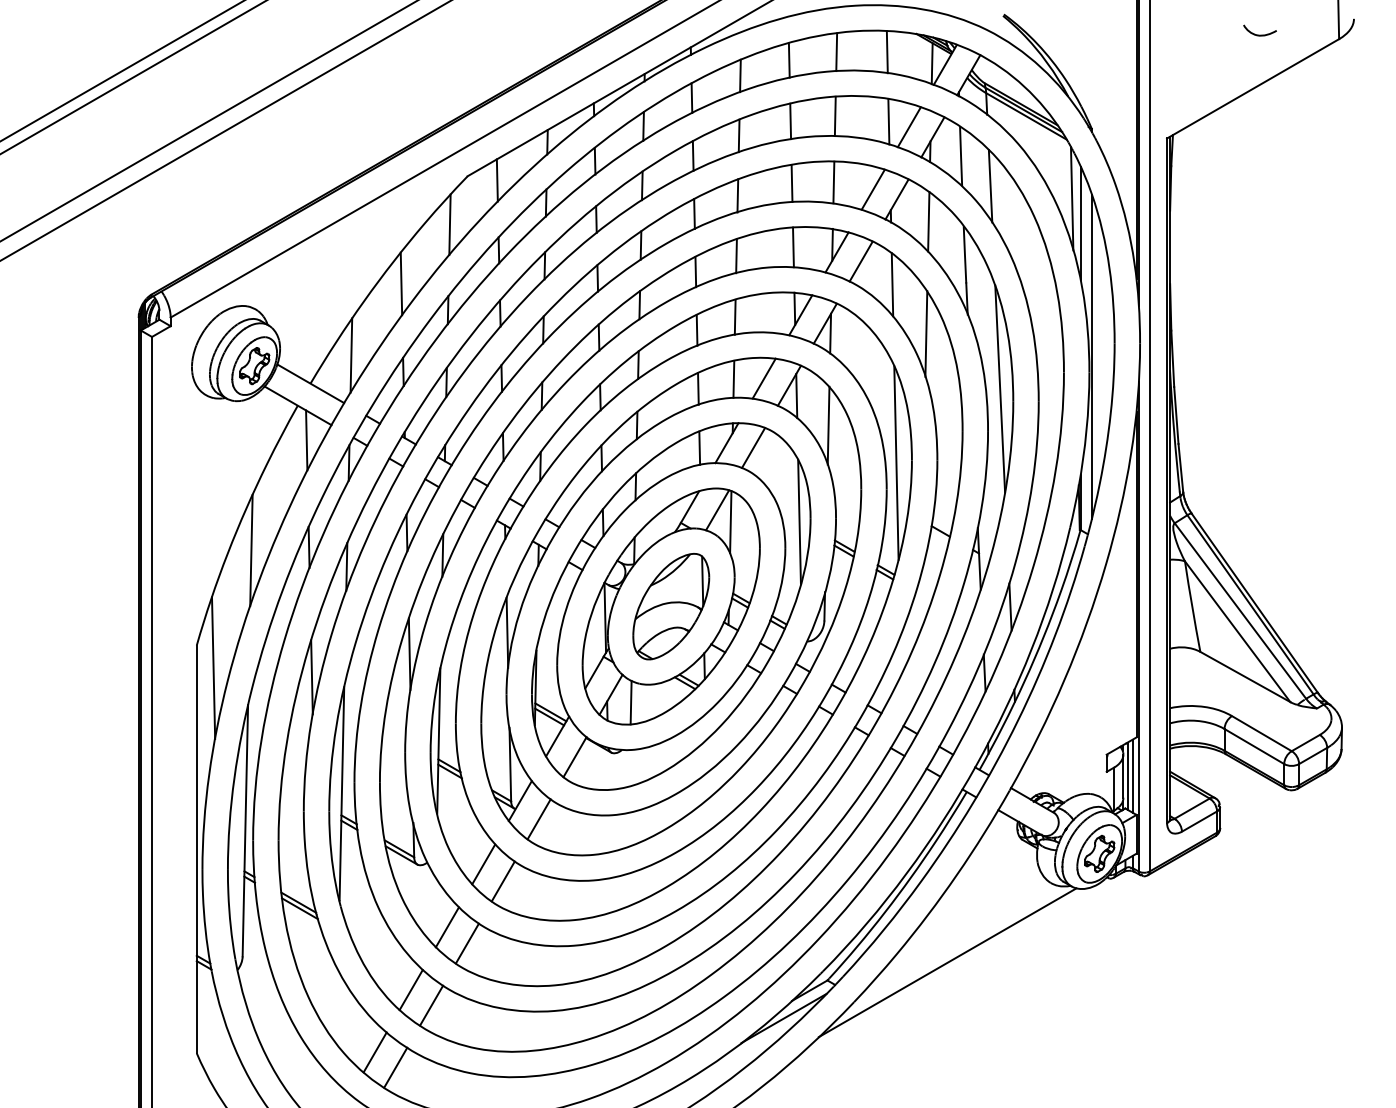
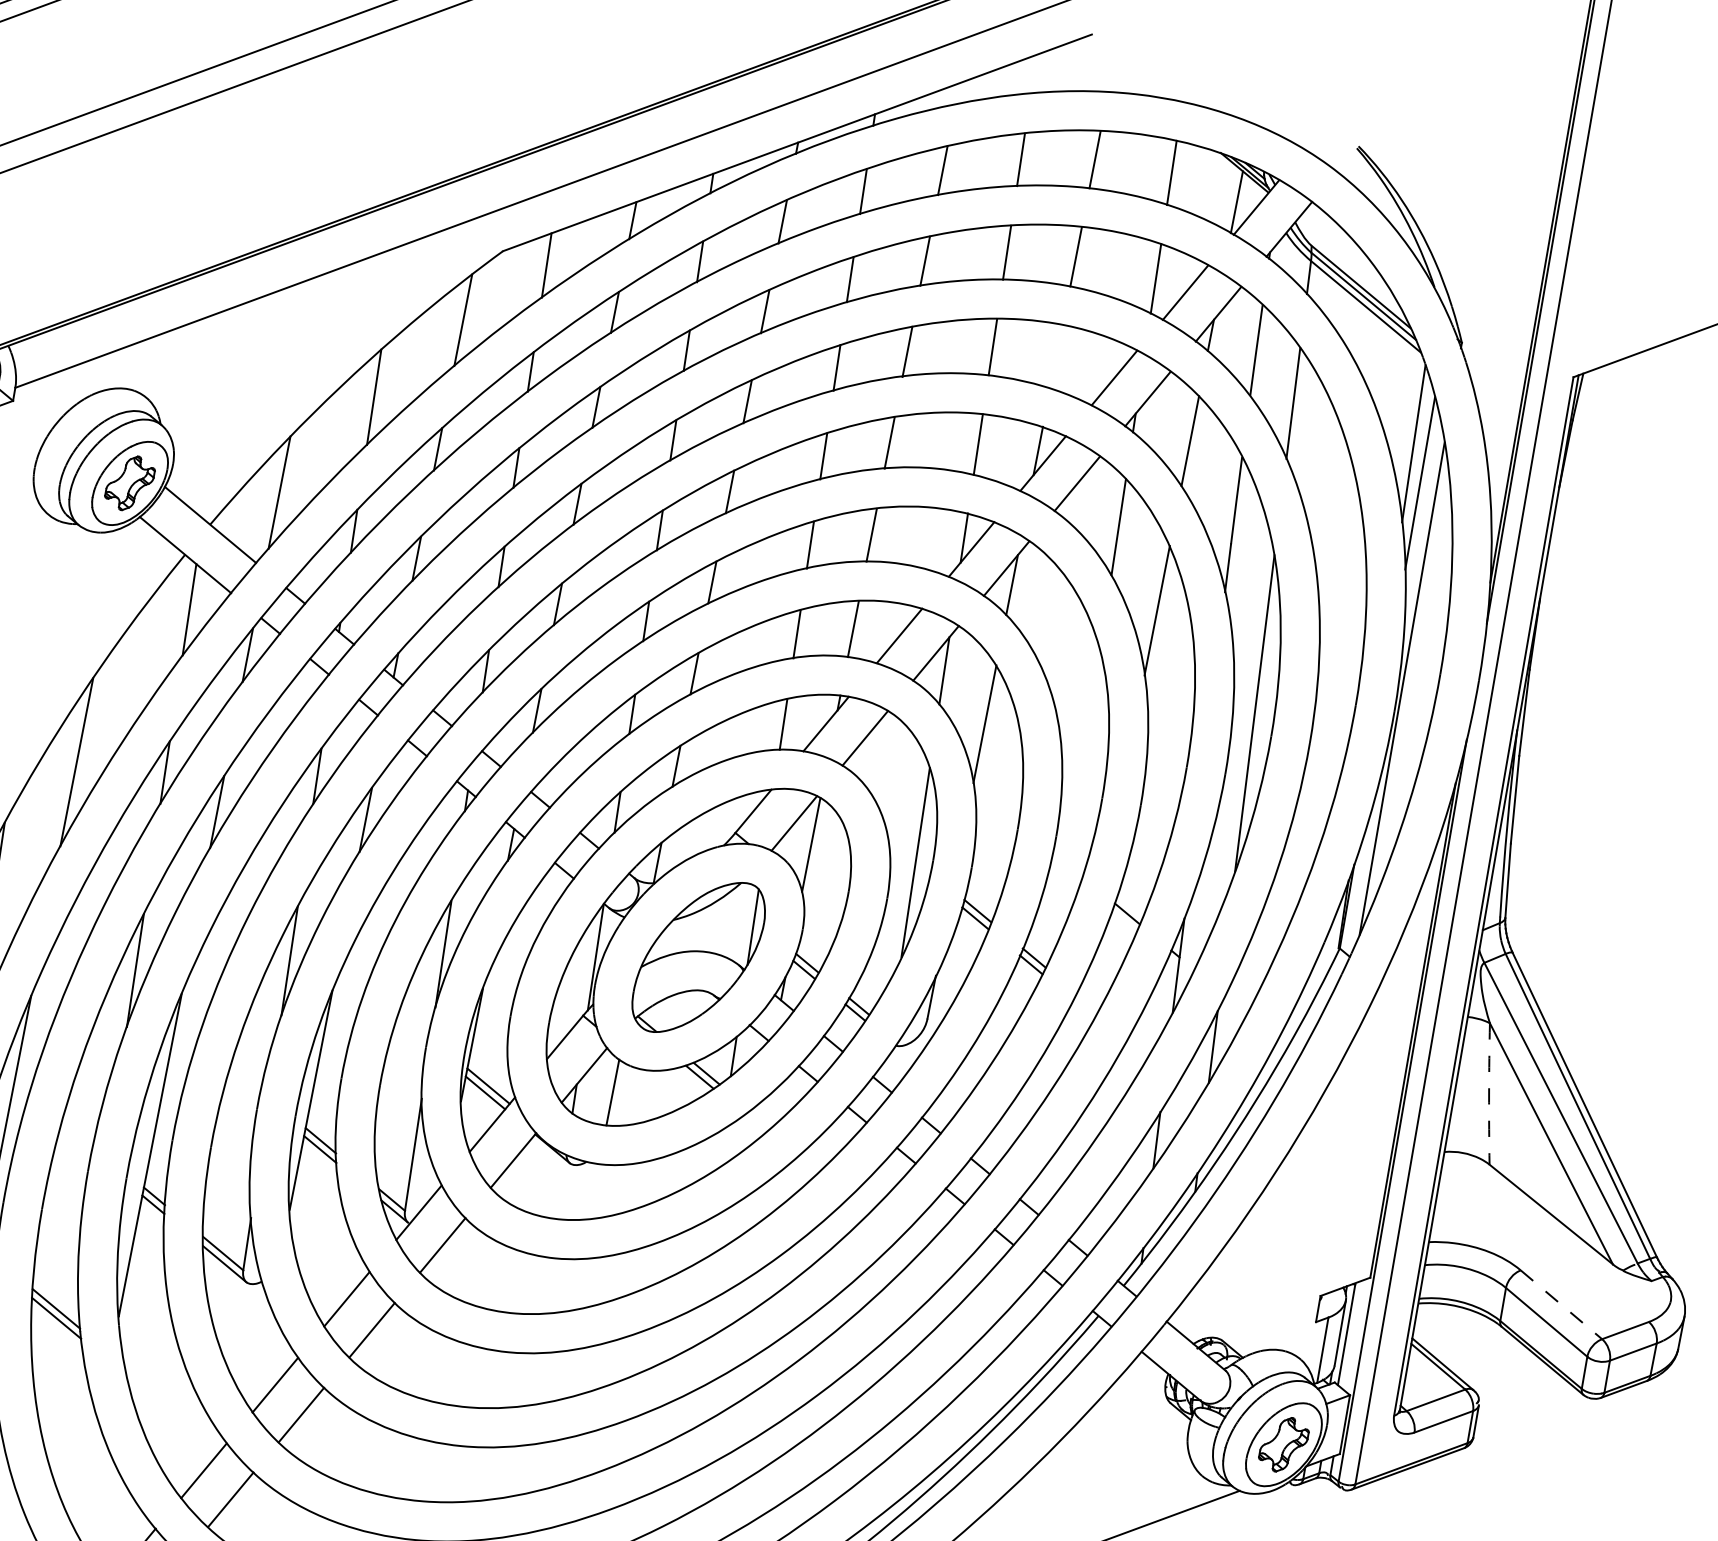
line: (833, 182) -> (1056, 356), removed
line: (896, 462) -> (1078, 797), removed
arc: (1192, 606) -> (1489, 1093), solid -> dashed
line: (1261, 733) -> (1560, 1304), solid -> dashed
line: (1132, 775) -> (1354, 1334), removed

